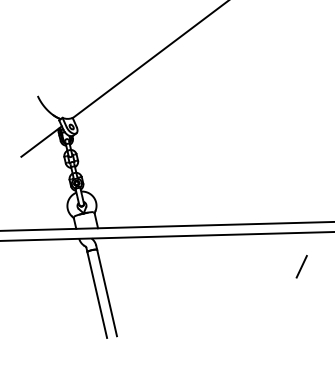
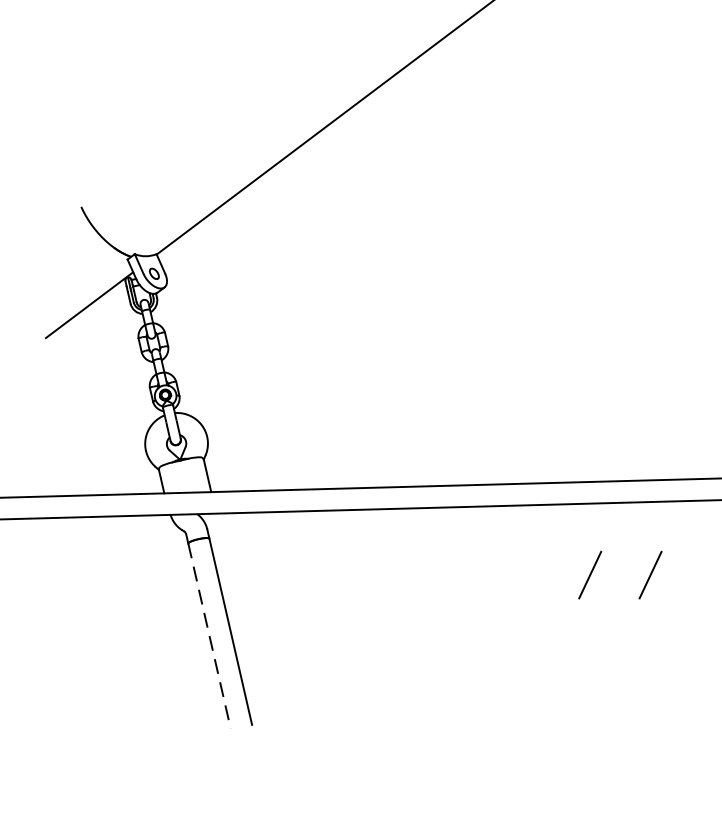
line: (273, 266) -> (589, 574), added
line: (97, 295) -> (210, 637), solid -> dashed

